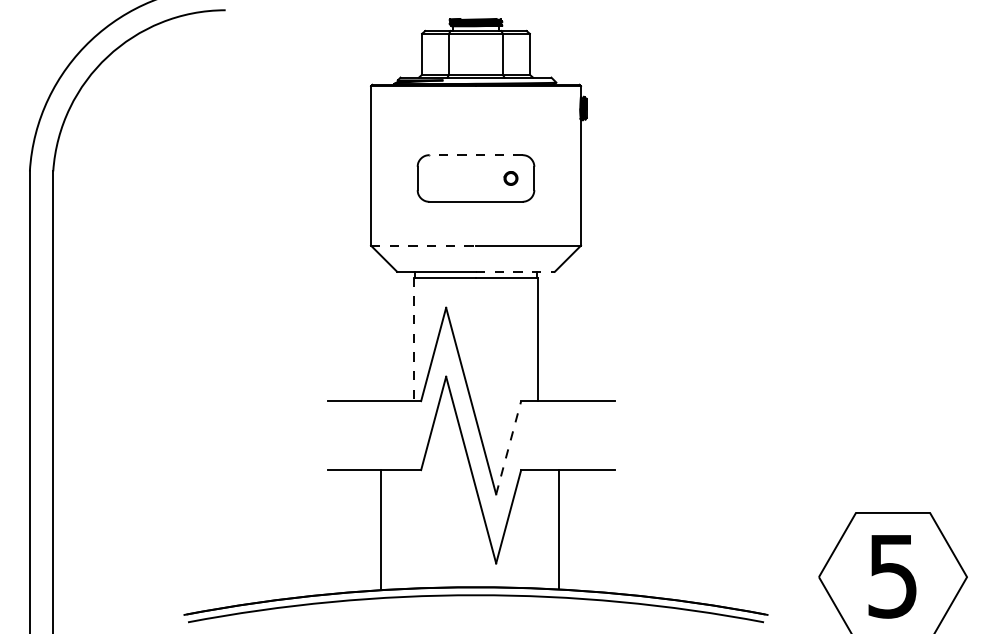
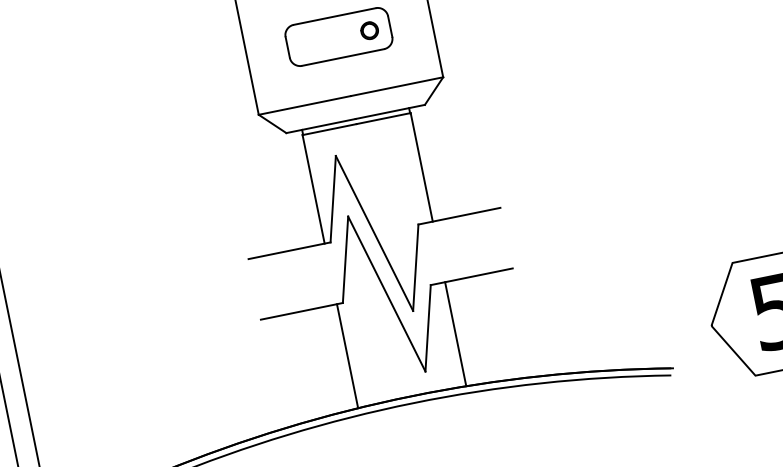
line: (476, 155) -> (335, 16), dashed -> solid
part: (510, 178) -> (369, 30), size x1.43
line: (424, 245) -> (305, 105), dashed -> solid
line: (515, 271) -> (390, 111), dashed -> solid
line: (414, 339) -> (313, 189), dashed -> solid
line: (508, 447) -> (415, 267), dashed -> solid
line: (381, 529) -> (347, 356), moved
line: (558, 529) -> (455, 334), moved

